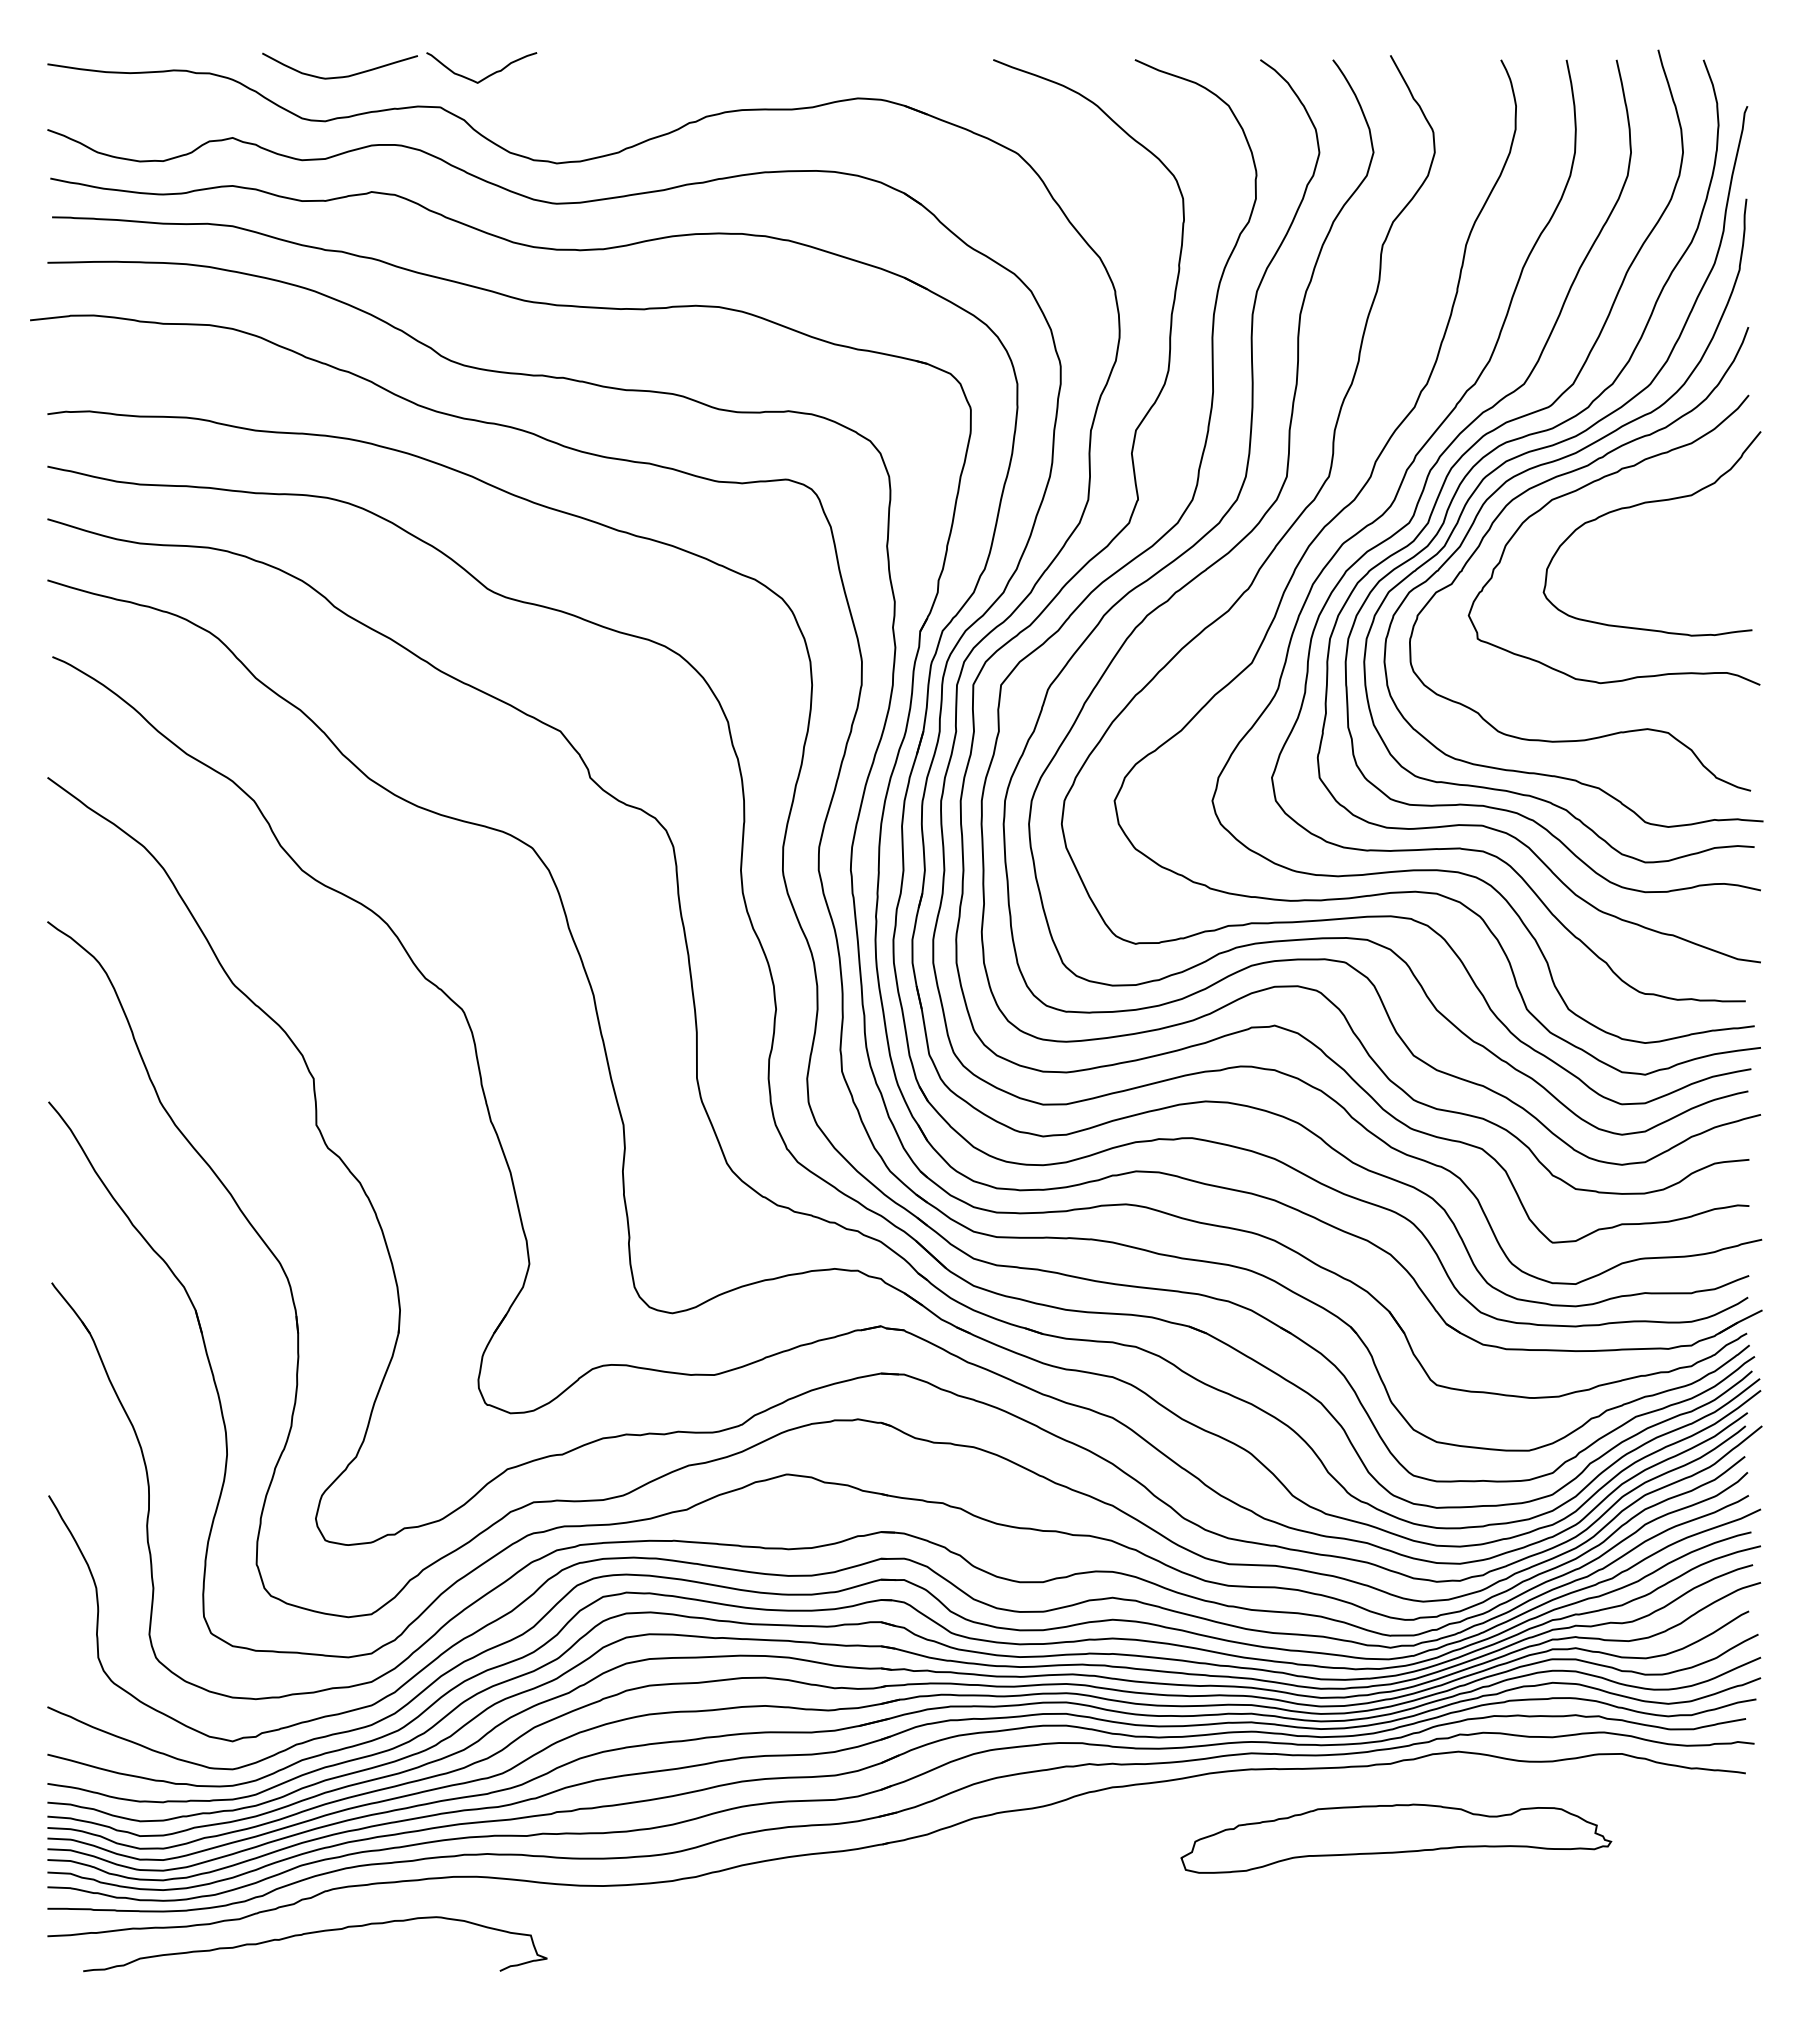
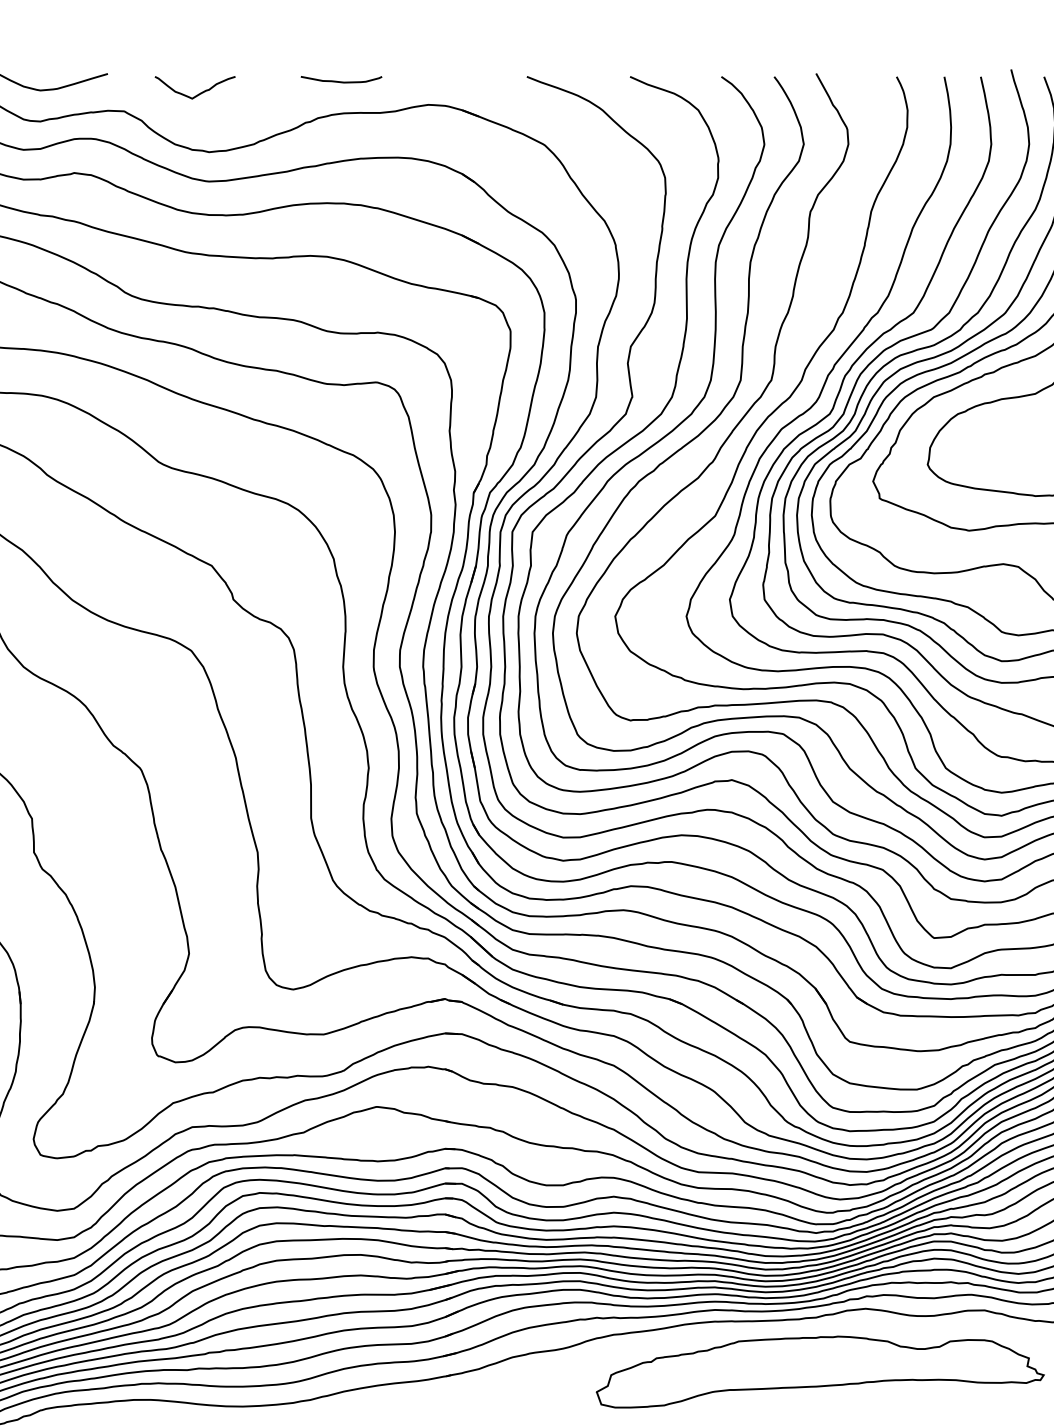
curve: (738, 66) -> (341, 81), added
curve: (487, 75) -> (199, 93), moved
part: (1396, 1838) -> (820, 1371), size x1.43

